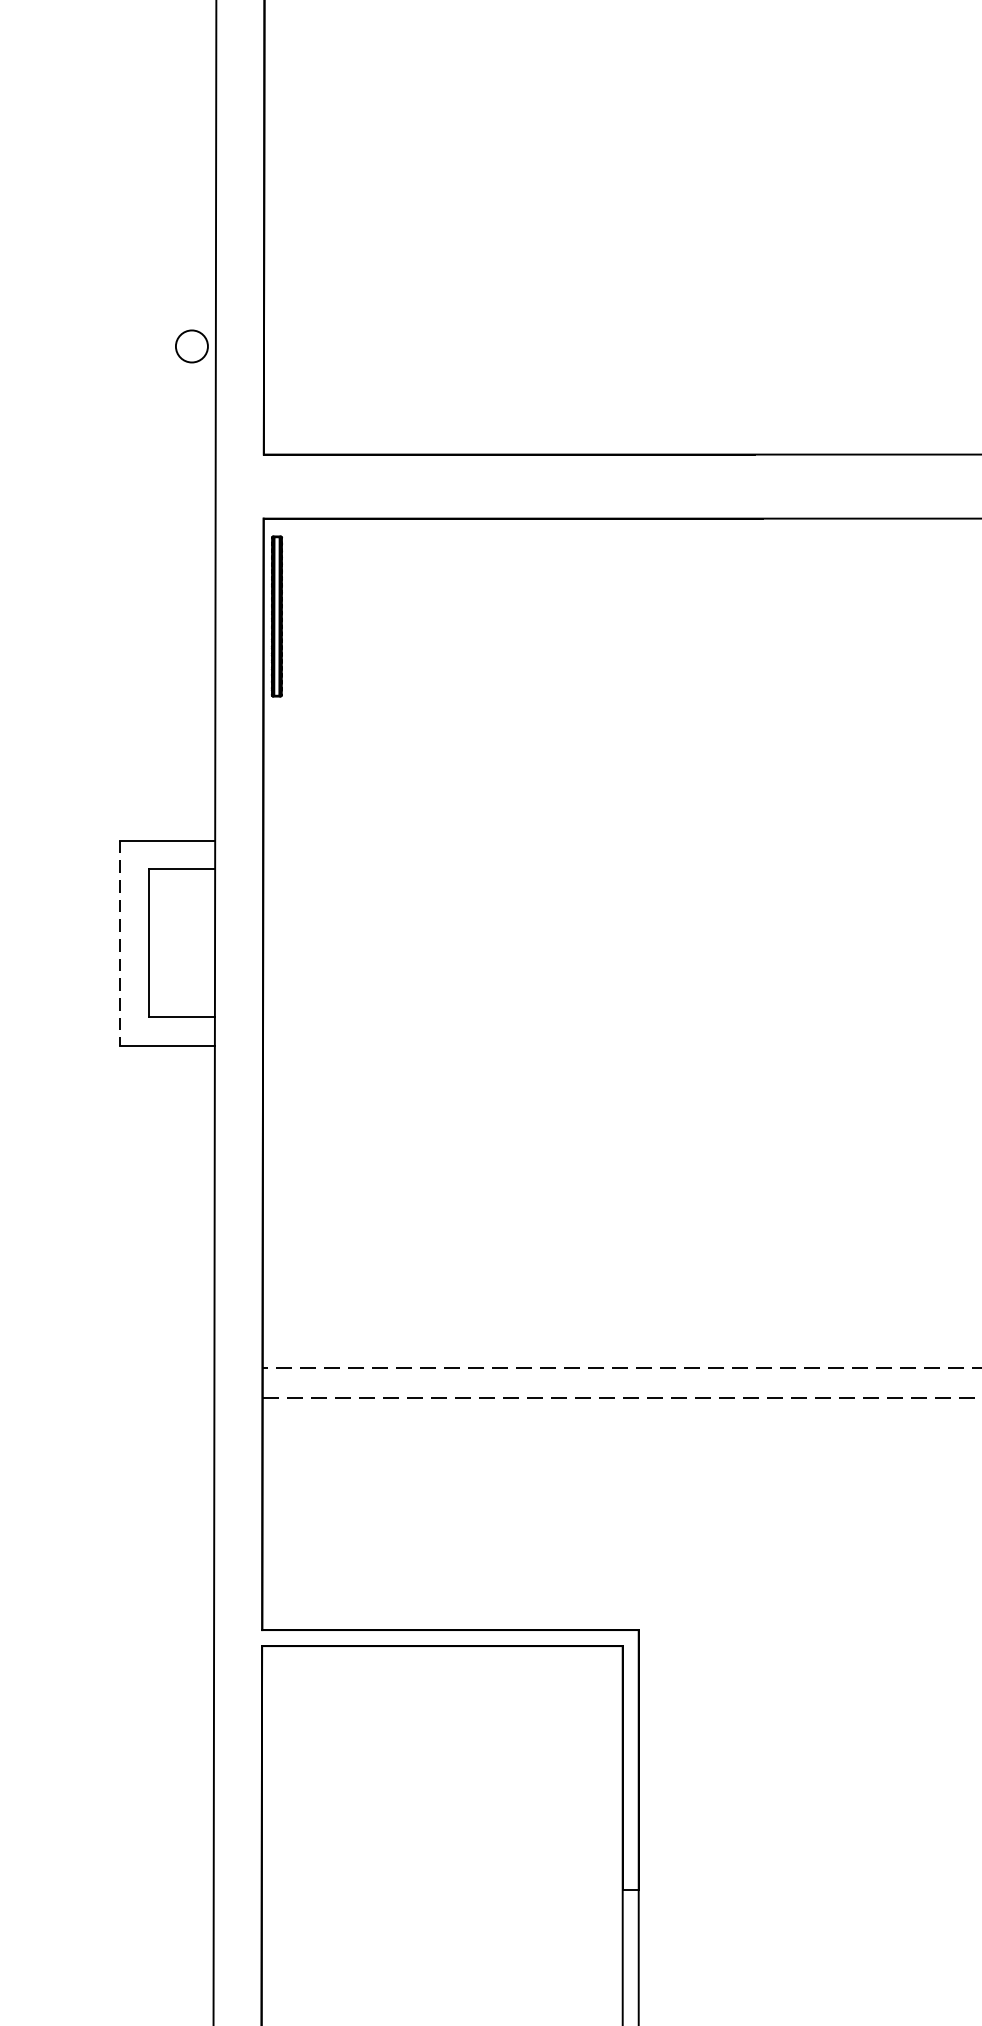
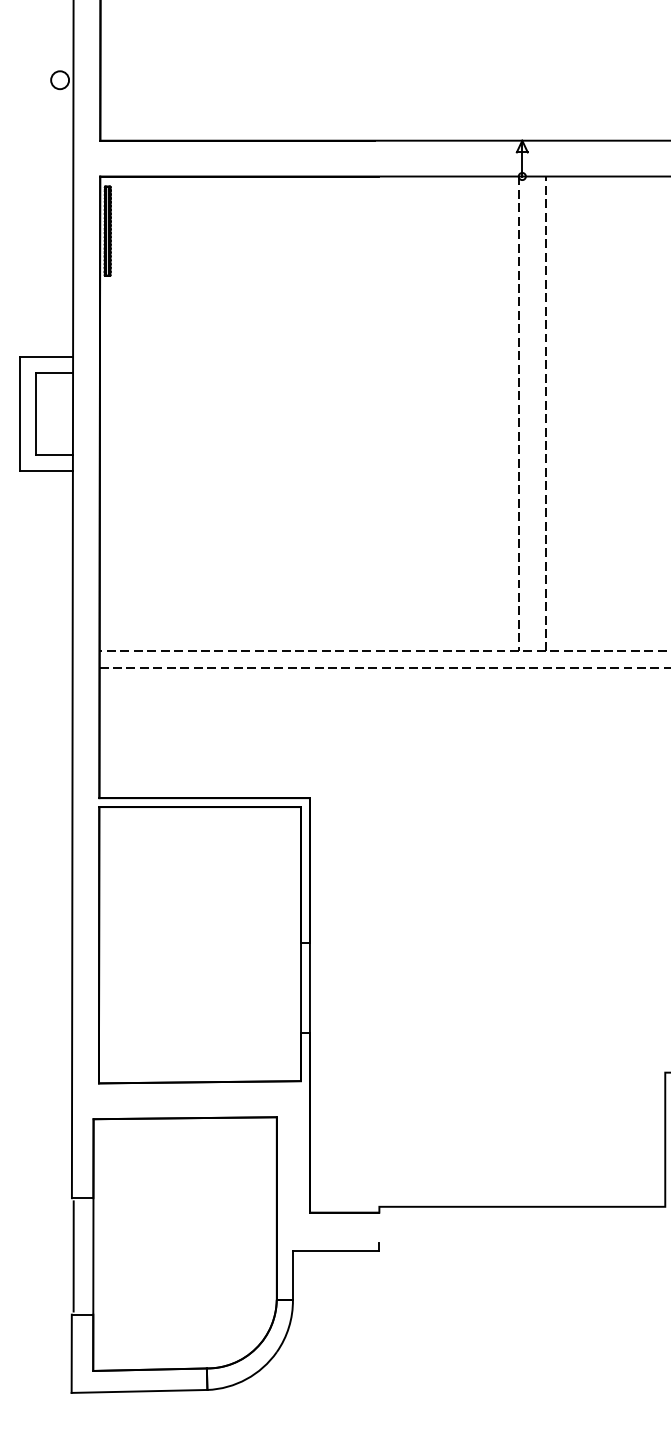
line: (119, 944) -> (19, 414), dashed -> solid

